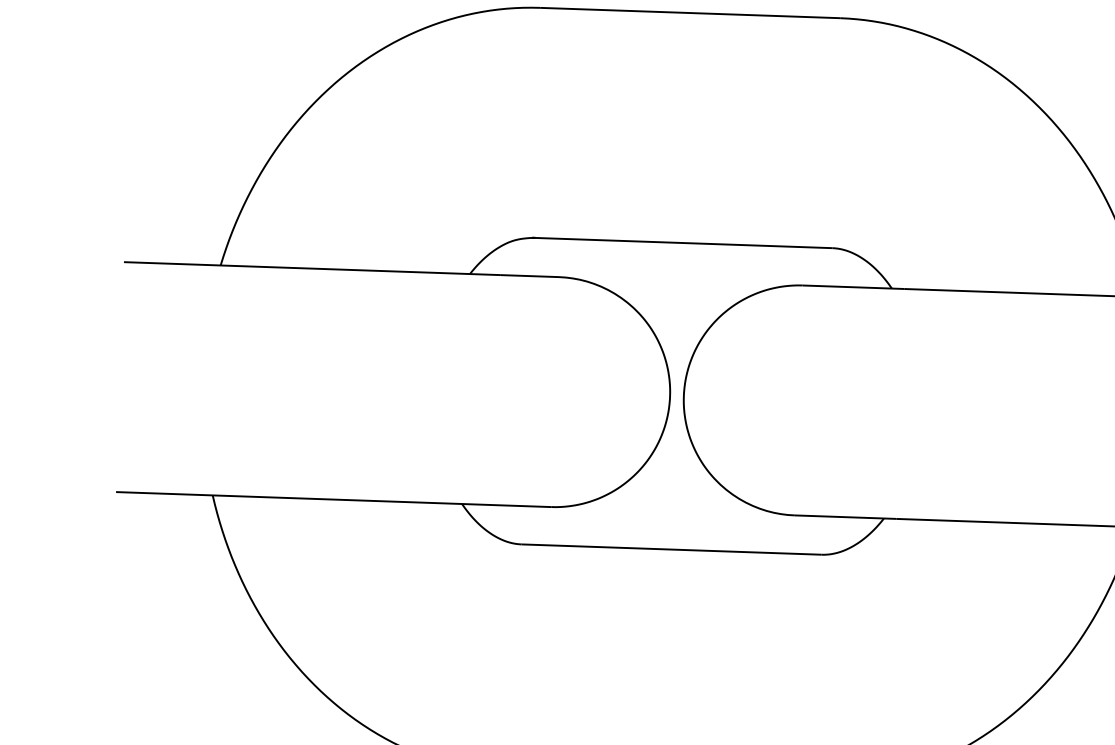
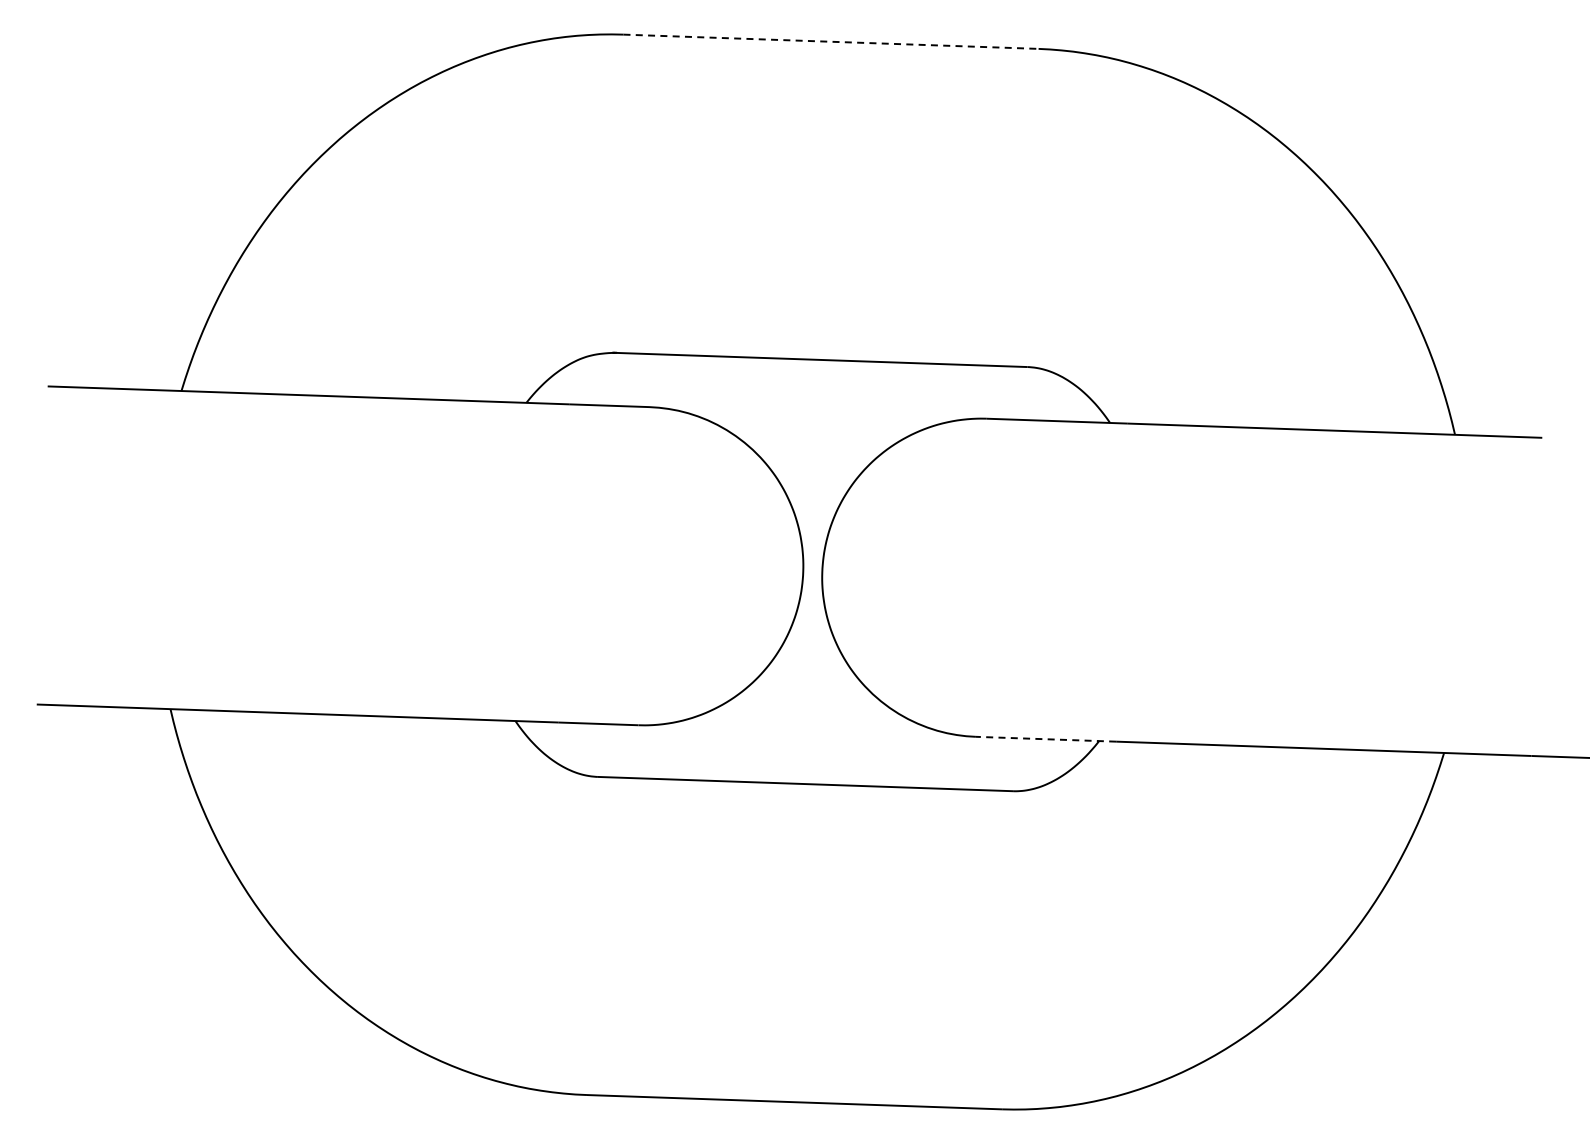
line: (690, 12) -> (831, 41), solid -> dashed
line: (845, 517) -> (1045, 739), solid -> dashed

